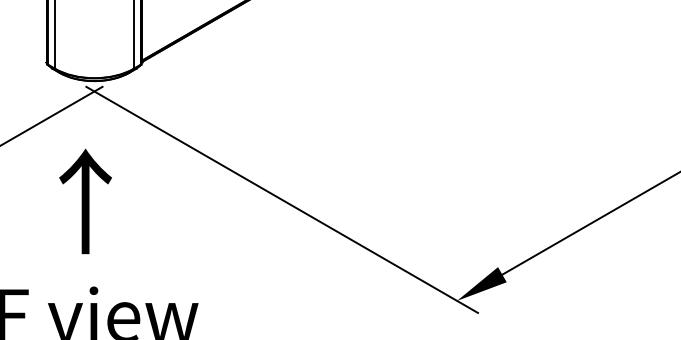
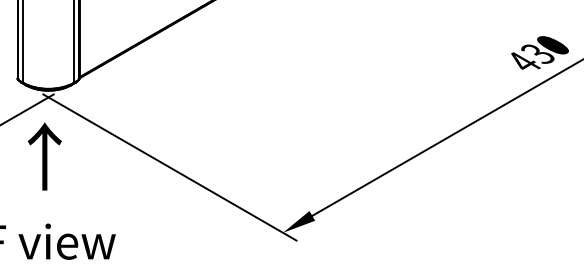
text: (85, 201) -> (44, 156), moved

